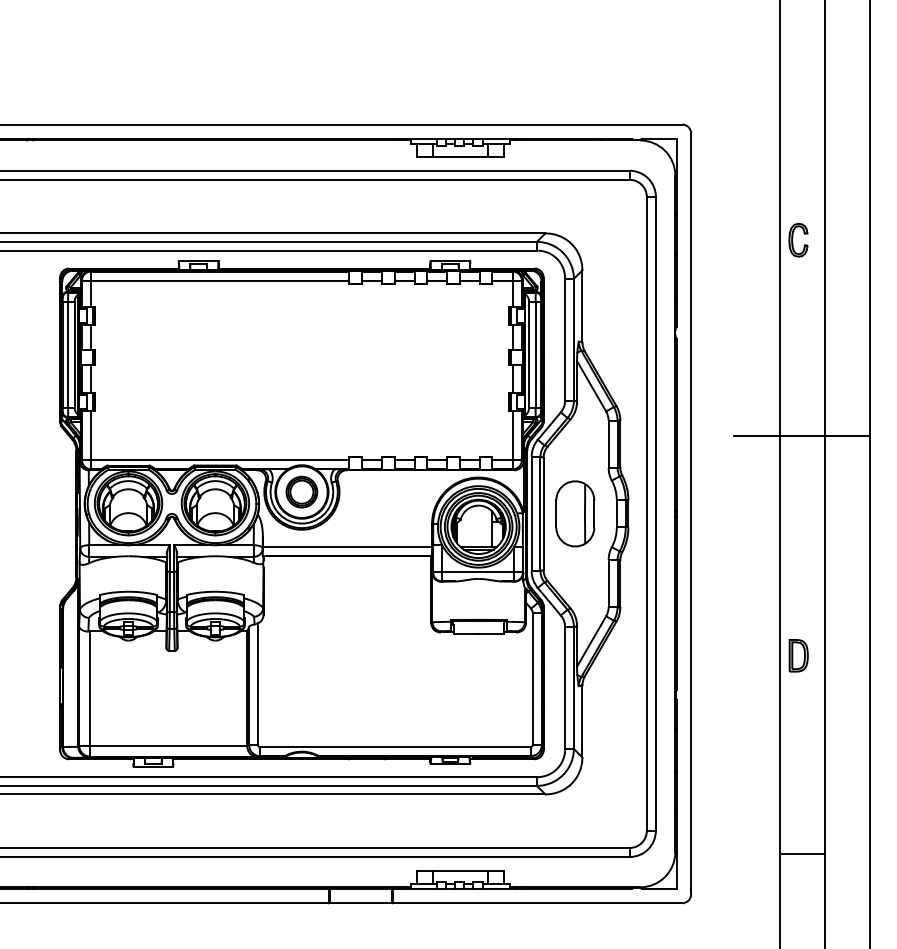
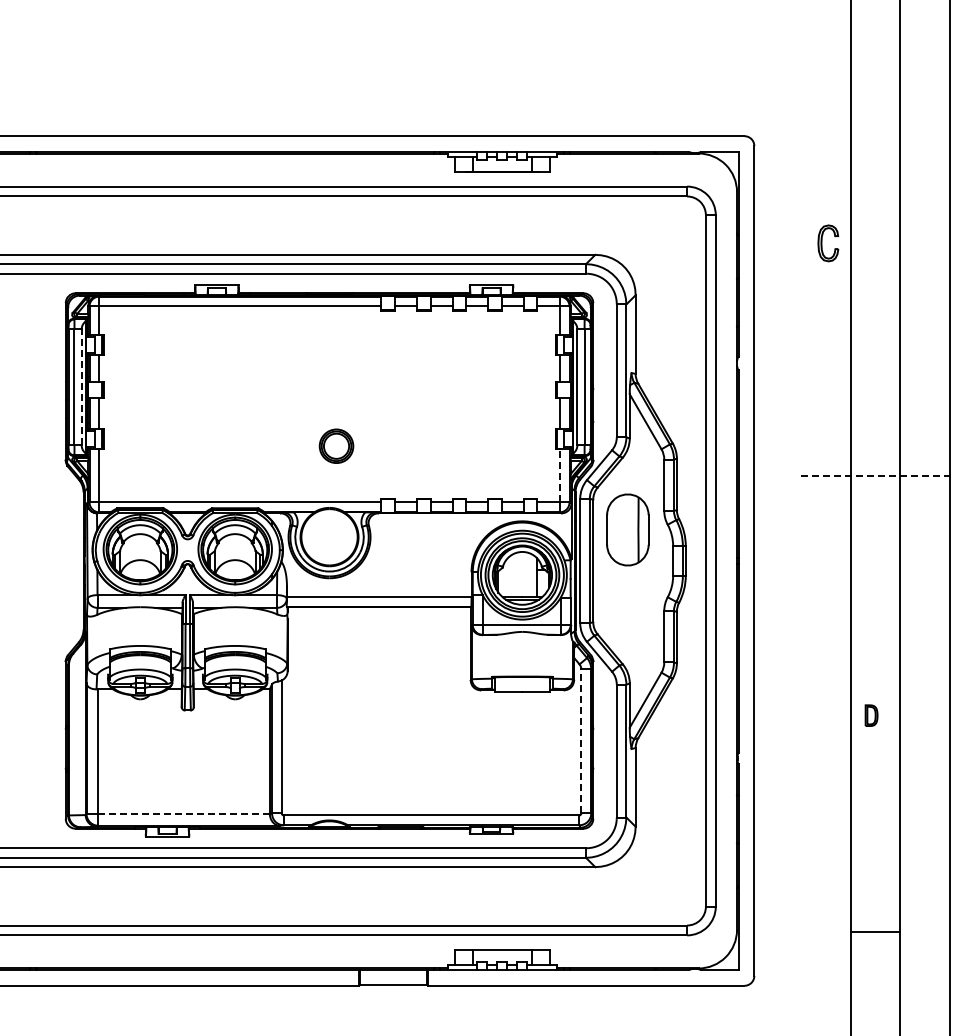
part: (798, 240) -> (828, 243), moved
line: (74, 353) -> (81, 386), solid -> dashed
line: (512, 435) -> (559, 475), solid -> dashed
line: (802, 436) -> (875, 476), solid -> dashed
part: (301, 491) -> (336, 445), moved
part: (574, 513) -> (627, 529), moved
part: (798, 655) -> (871, 715), size x0.6
line: (532, 679) -> (581, 741), solid -> dashed
line: (168, 745) -> (184, 813), solid -> dashed

